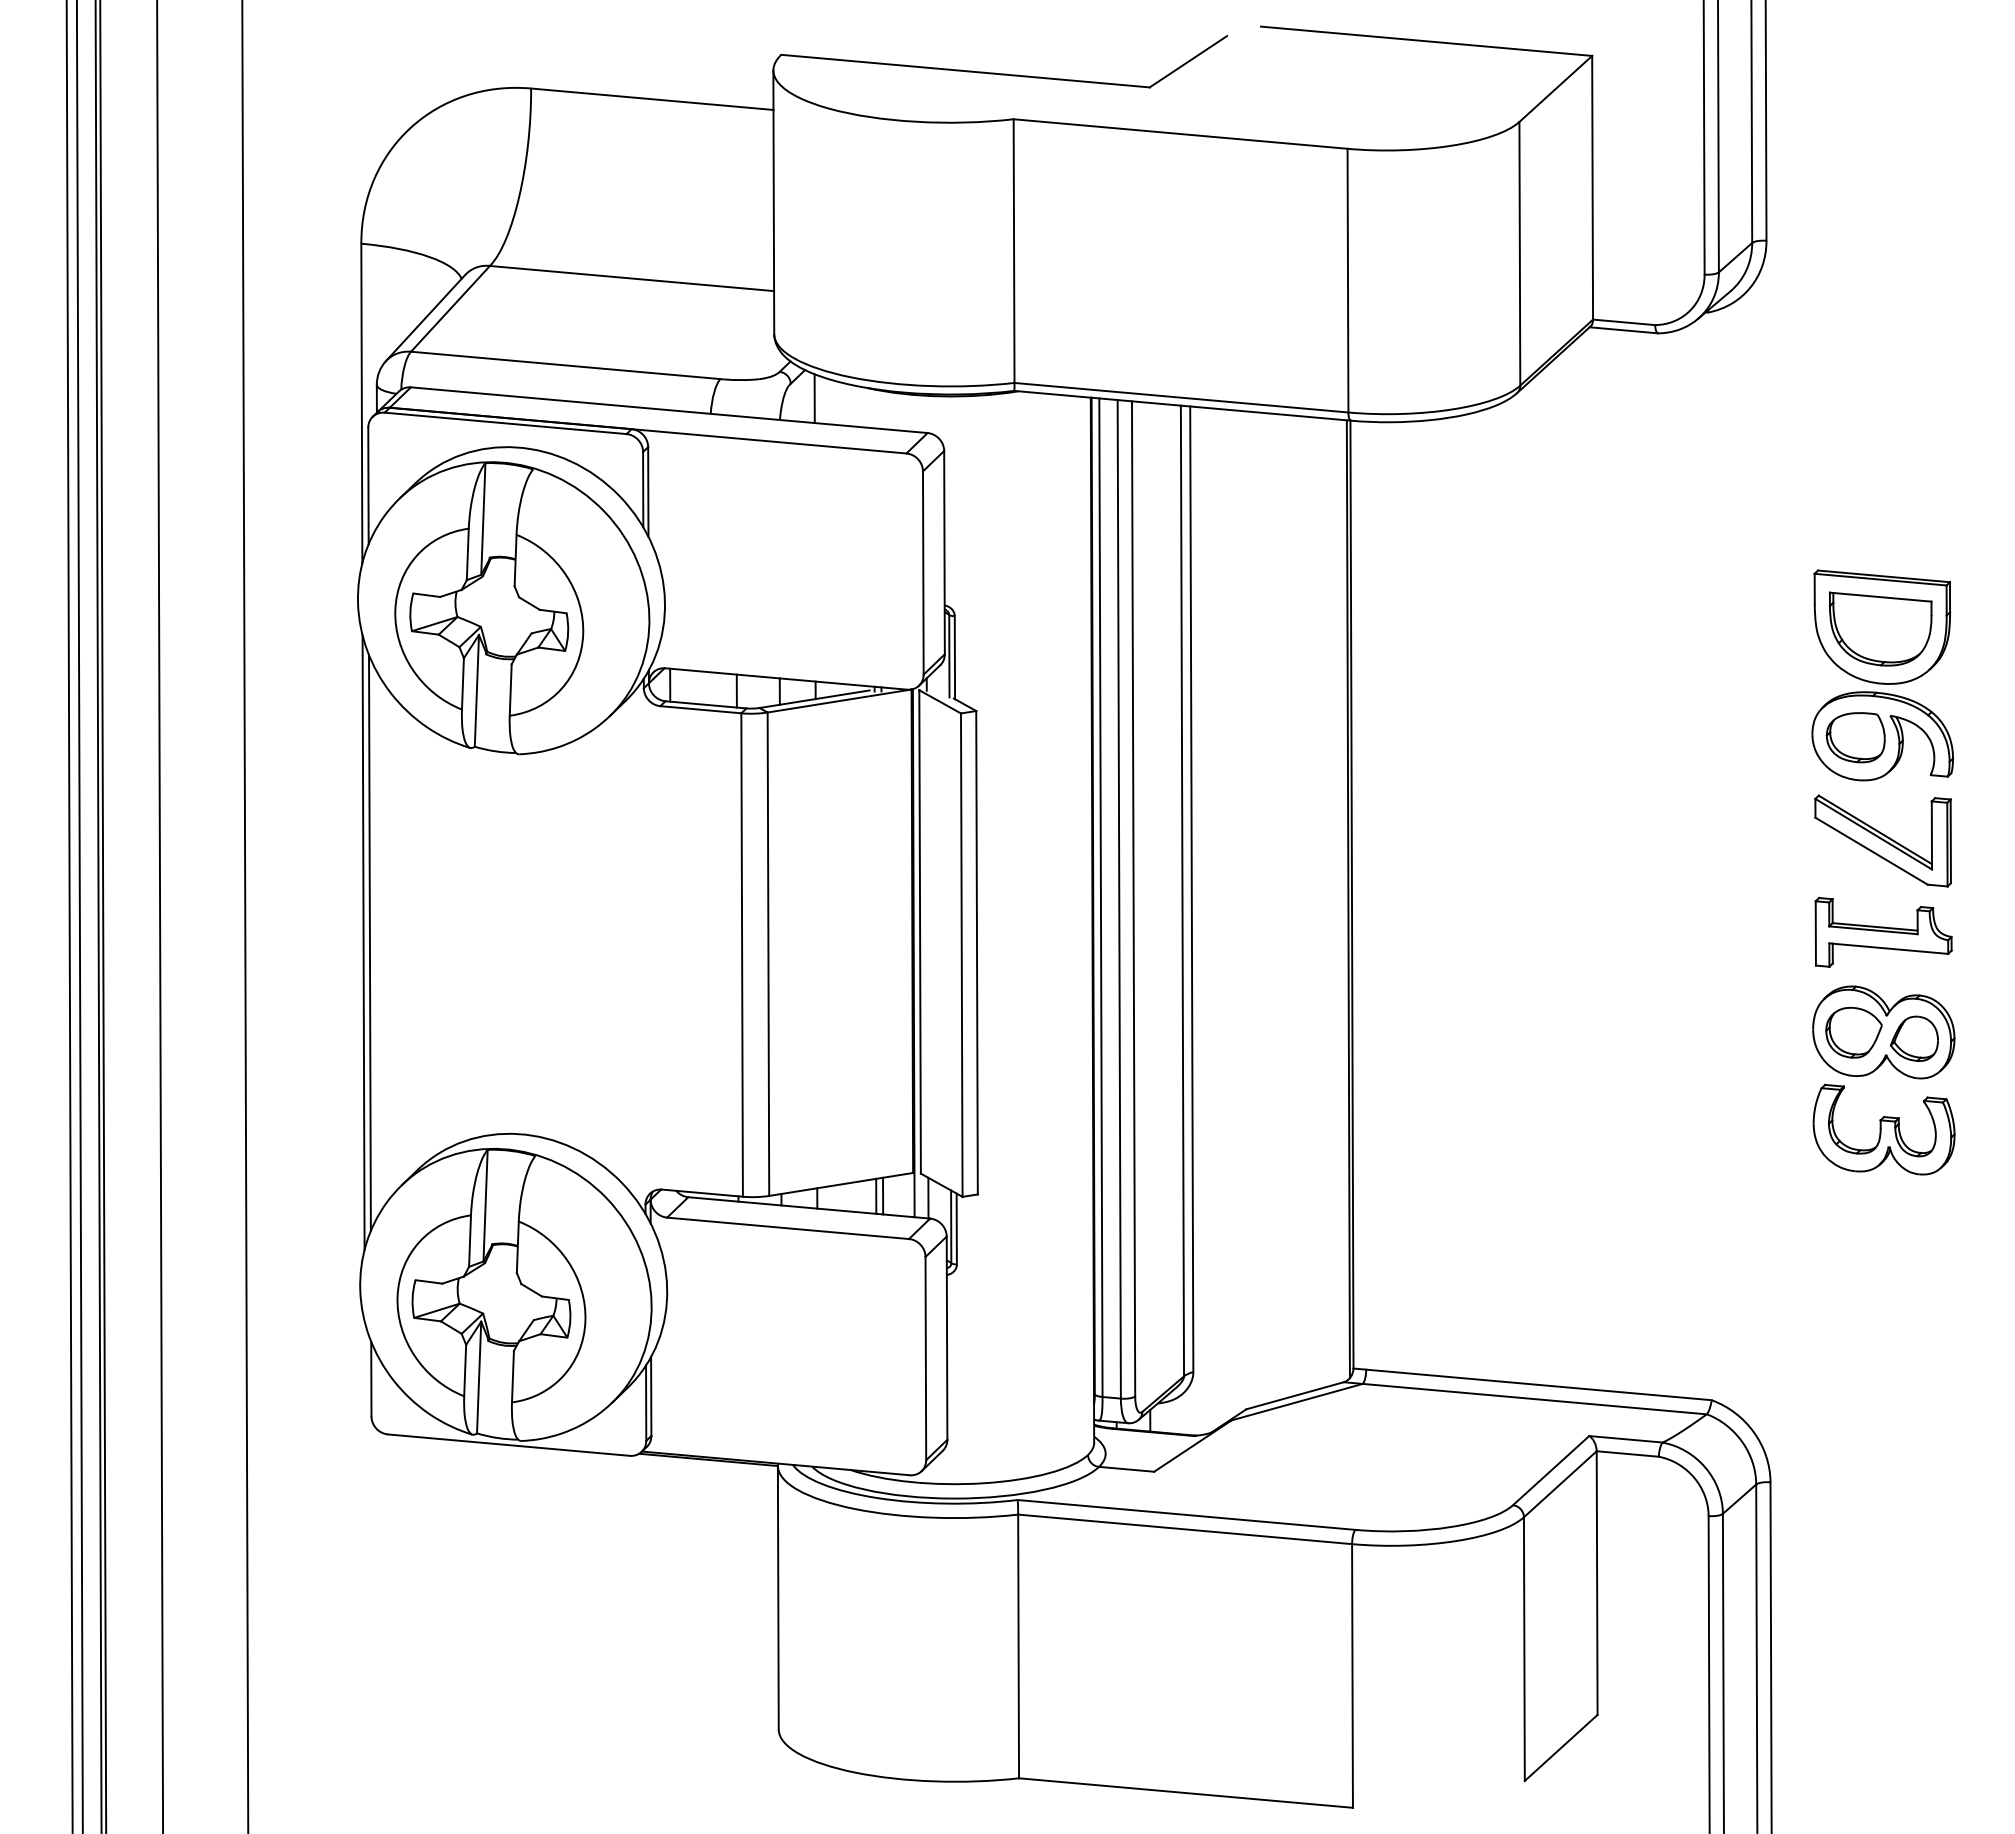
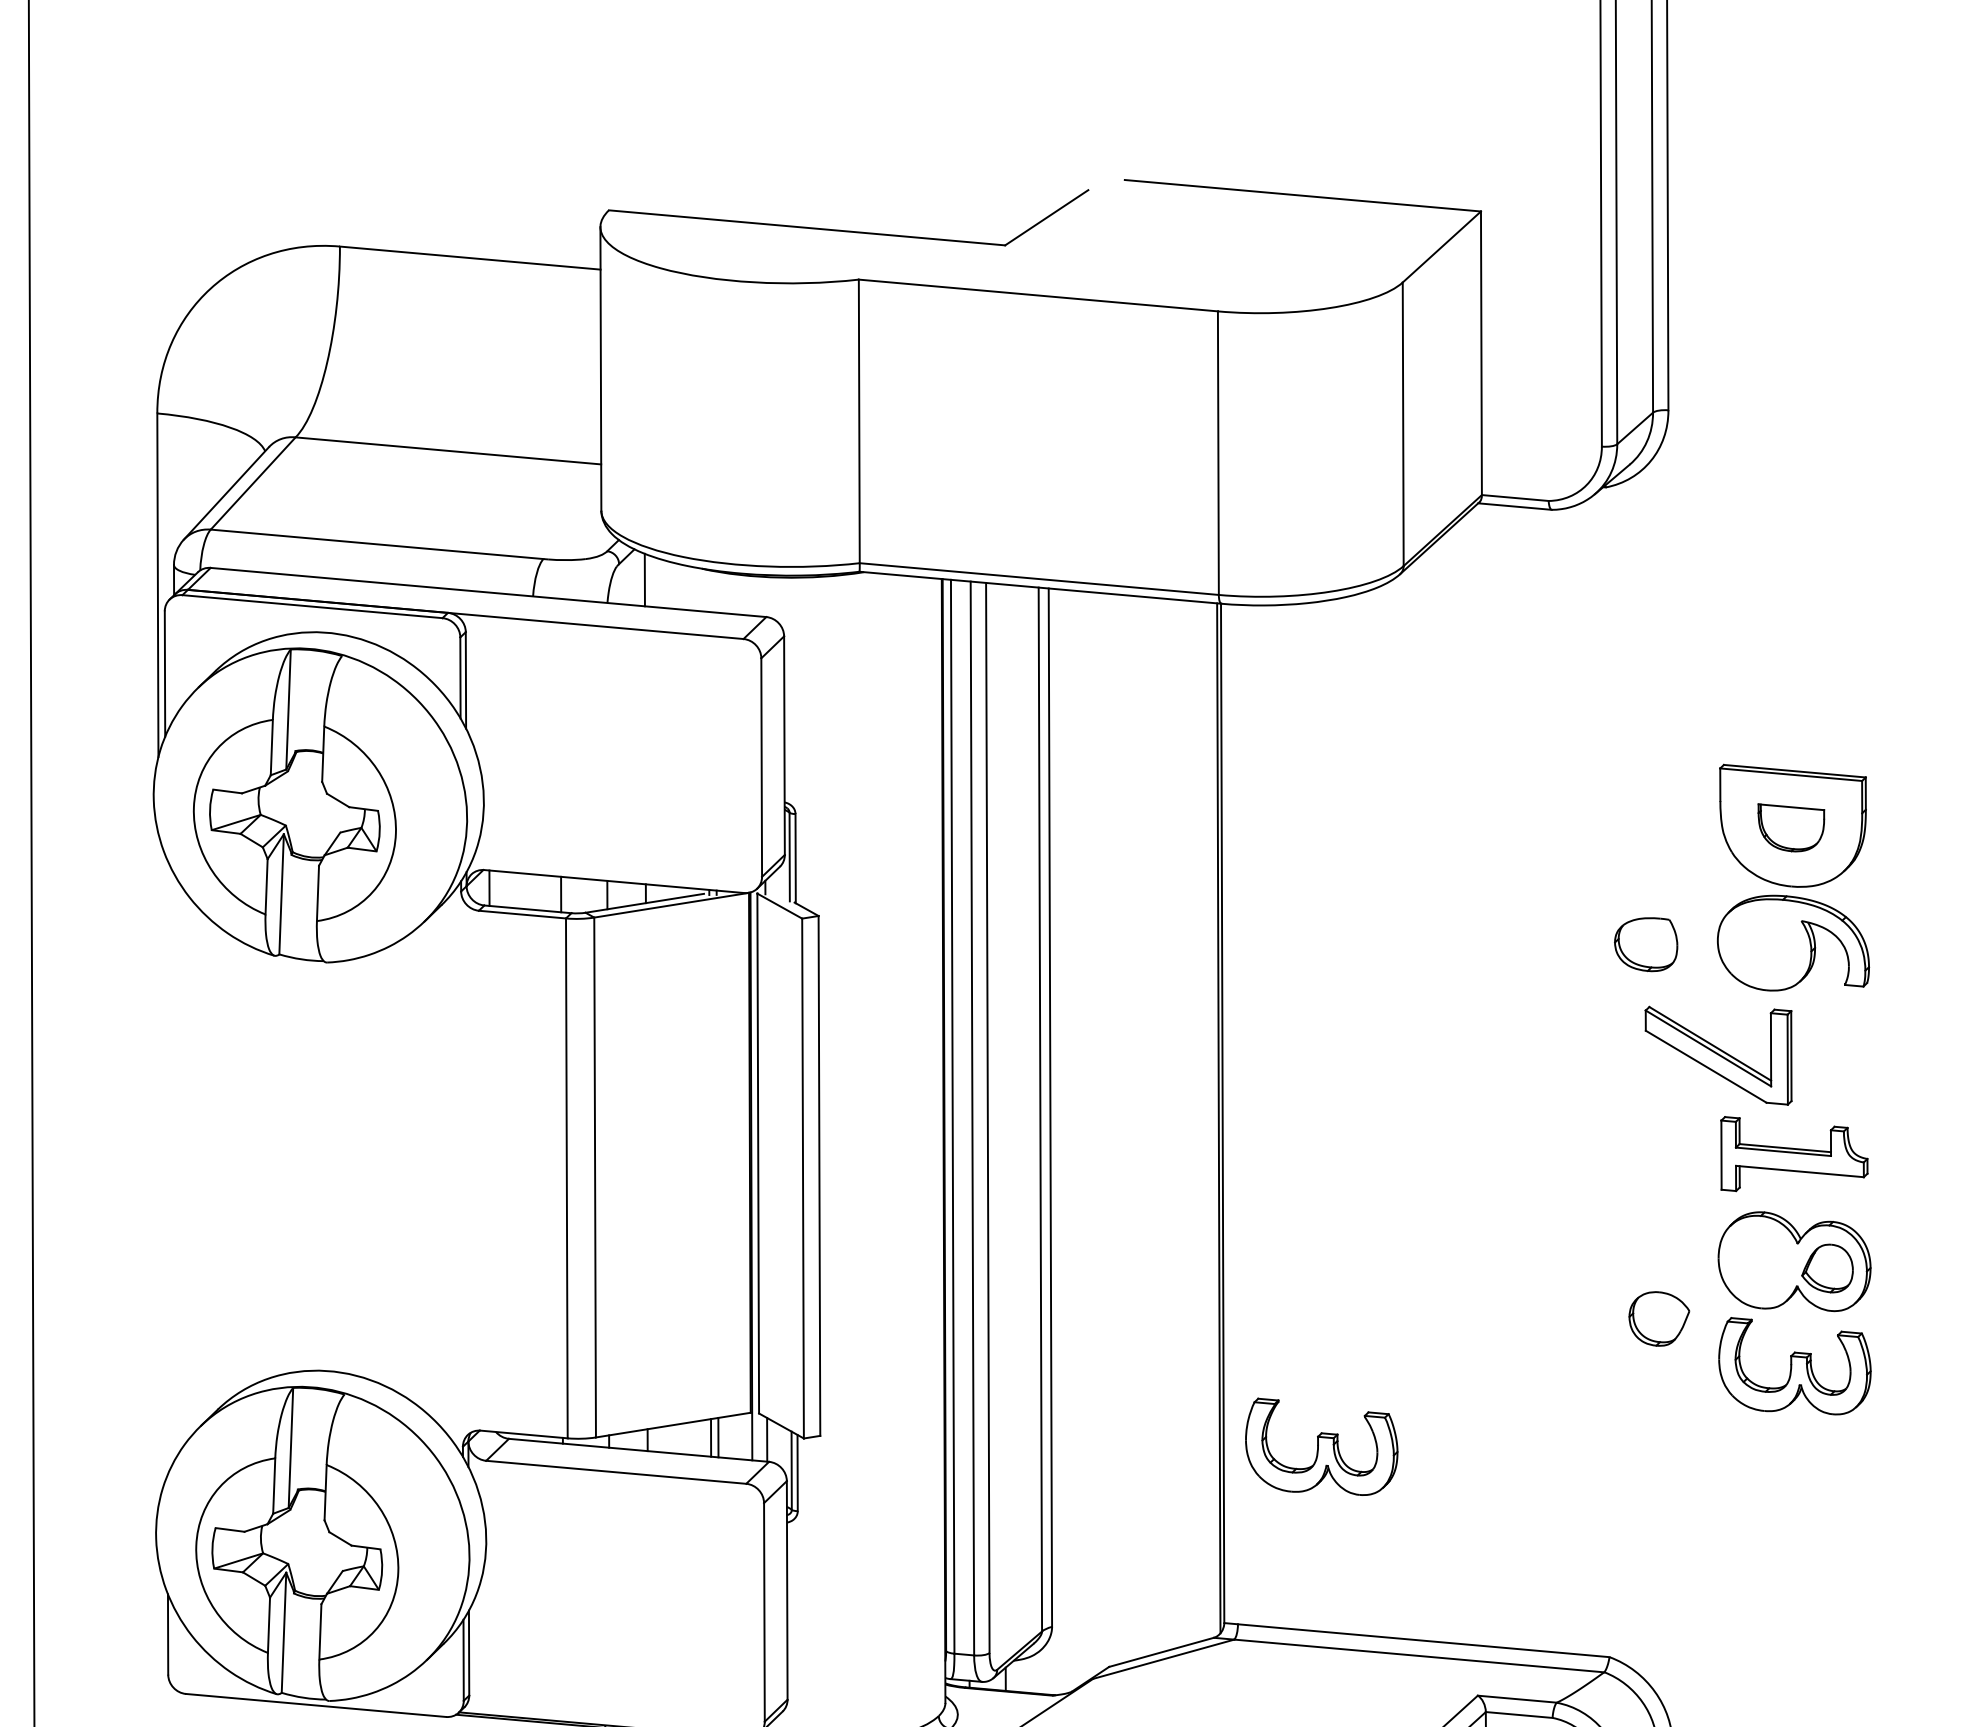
part: (1880, 628) -> (1791, 827), size x0.6
part: (1855, 737) -> (1645, 944), moved
part: (1882, 840) -> (1717, 1055), moved
line: (363, 942) -> (159, 1164), removed
line: (369, 942) -> (166, 1164), removed
part: (1853, 1032) -> (1658, 1318), moved
part: (1443, 1204) -> (1321, 1446), added

